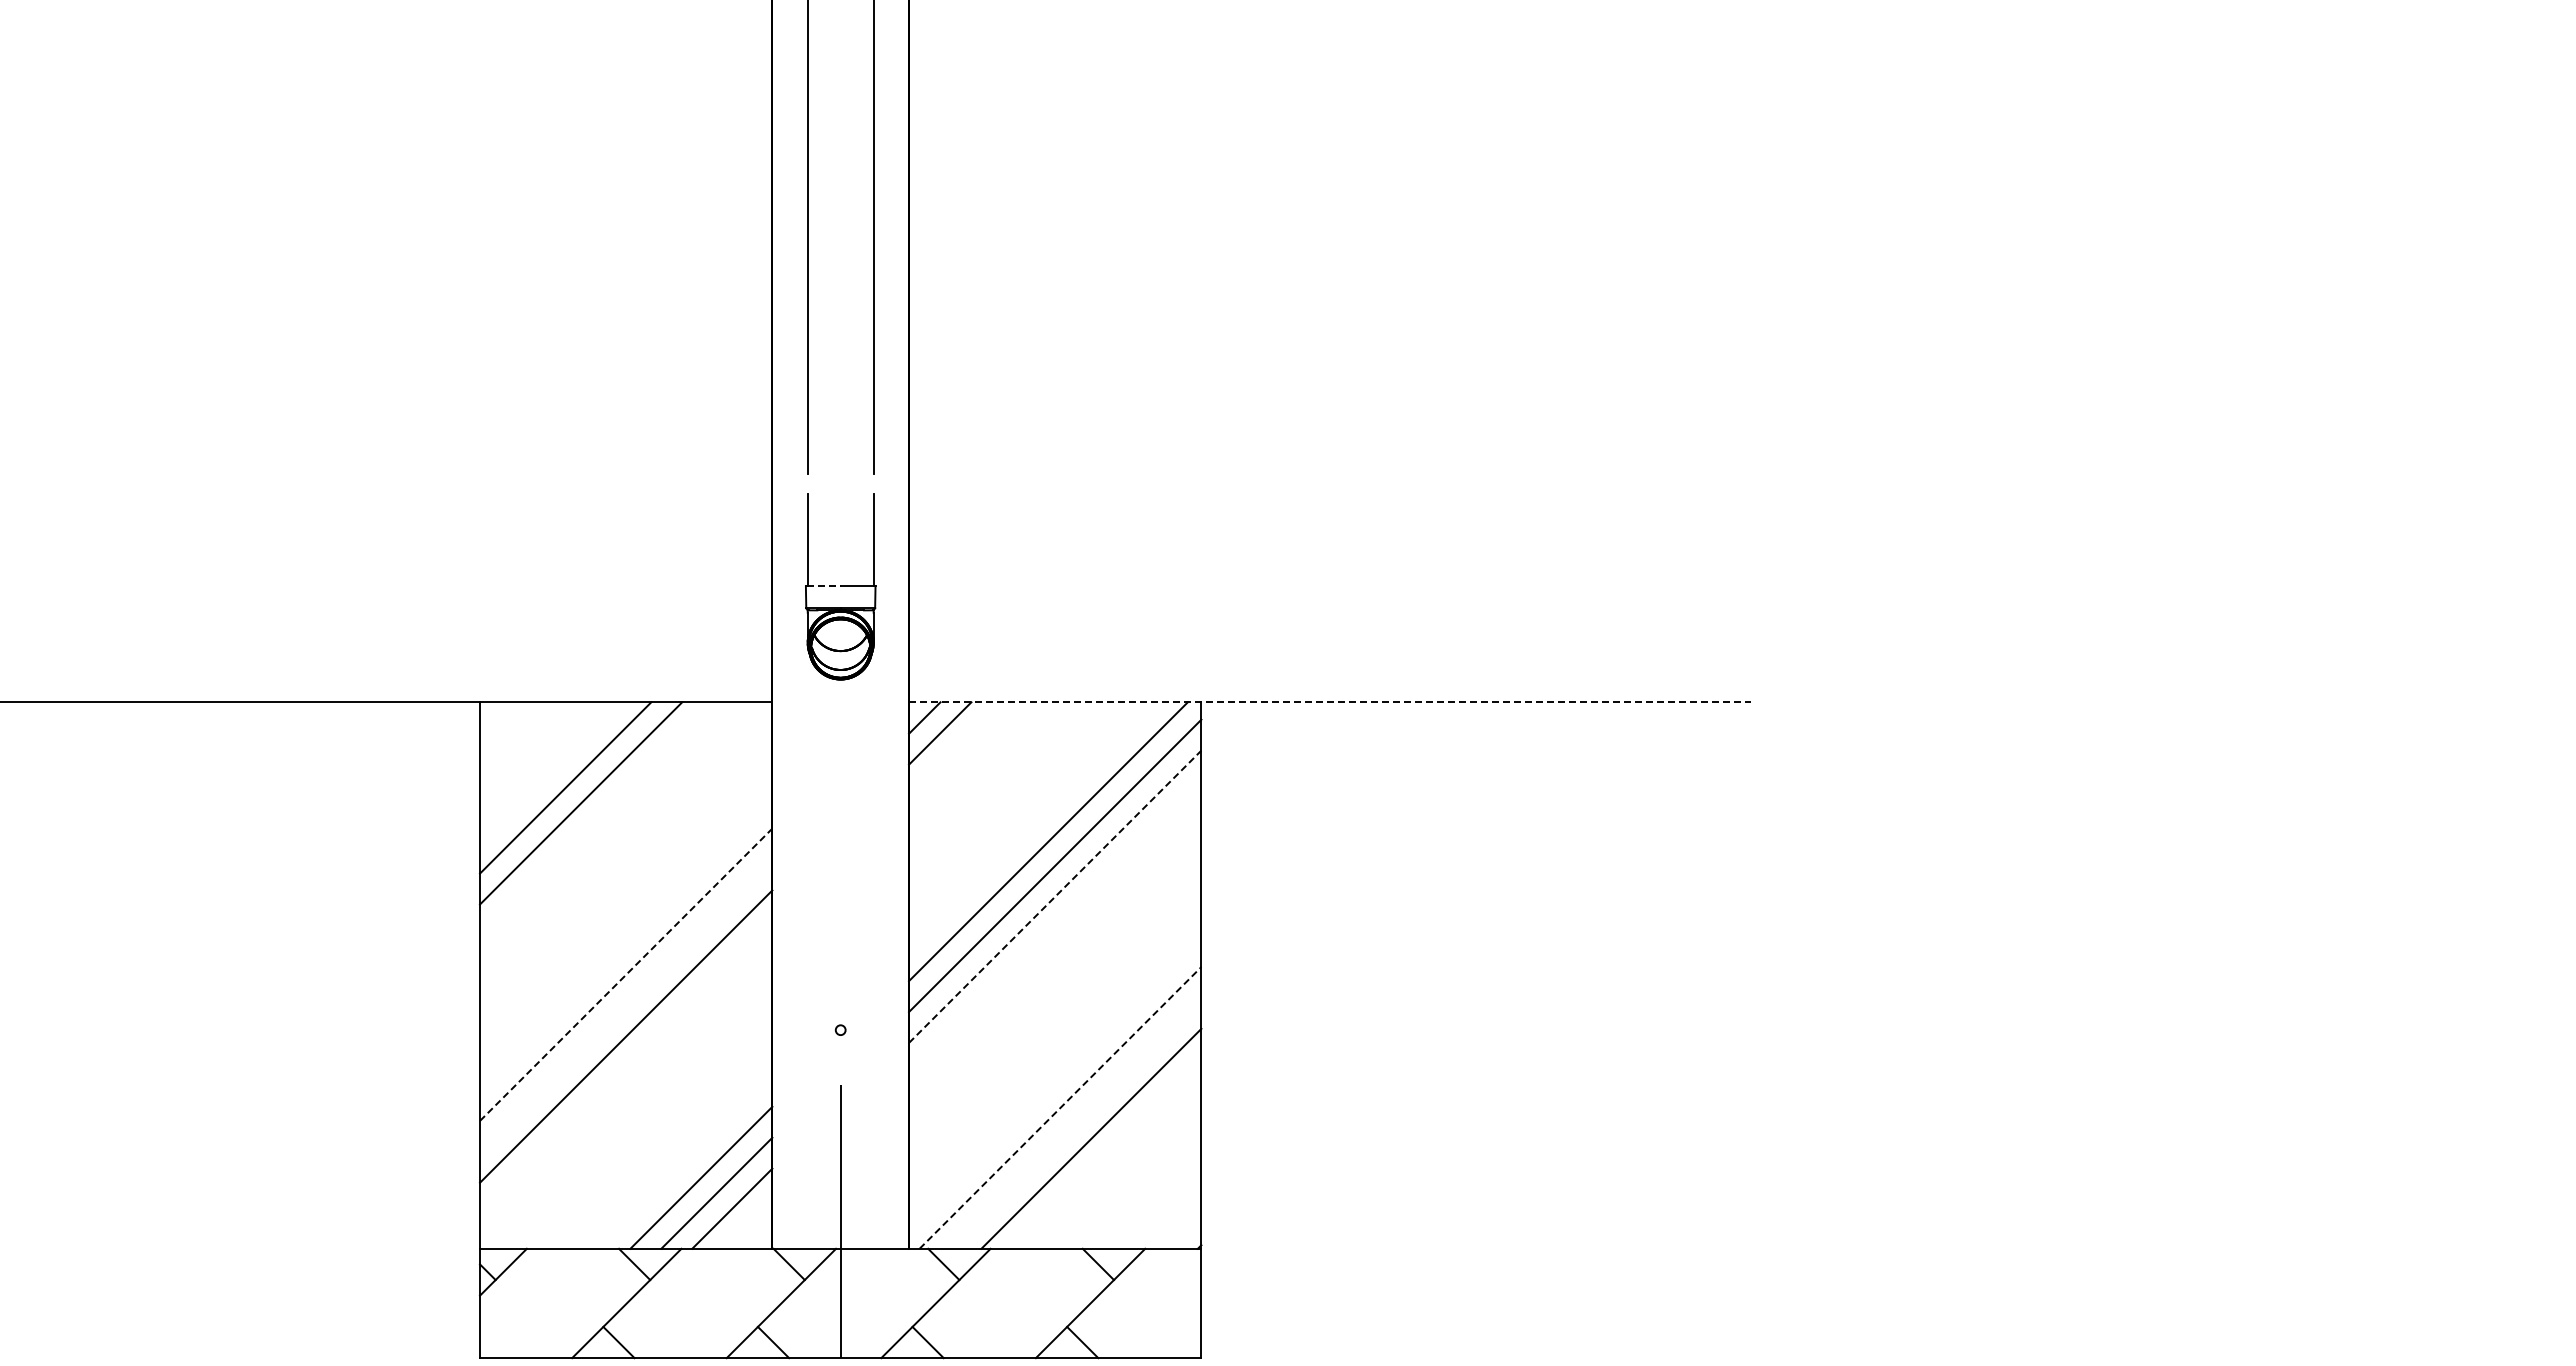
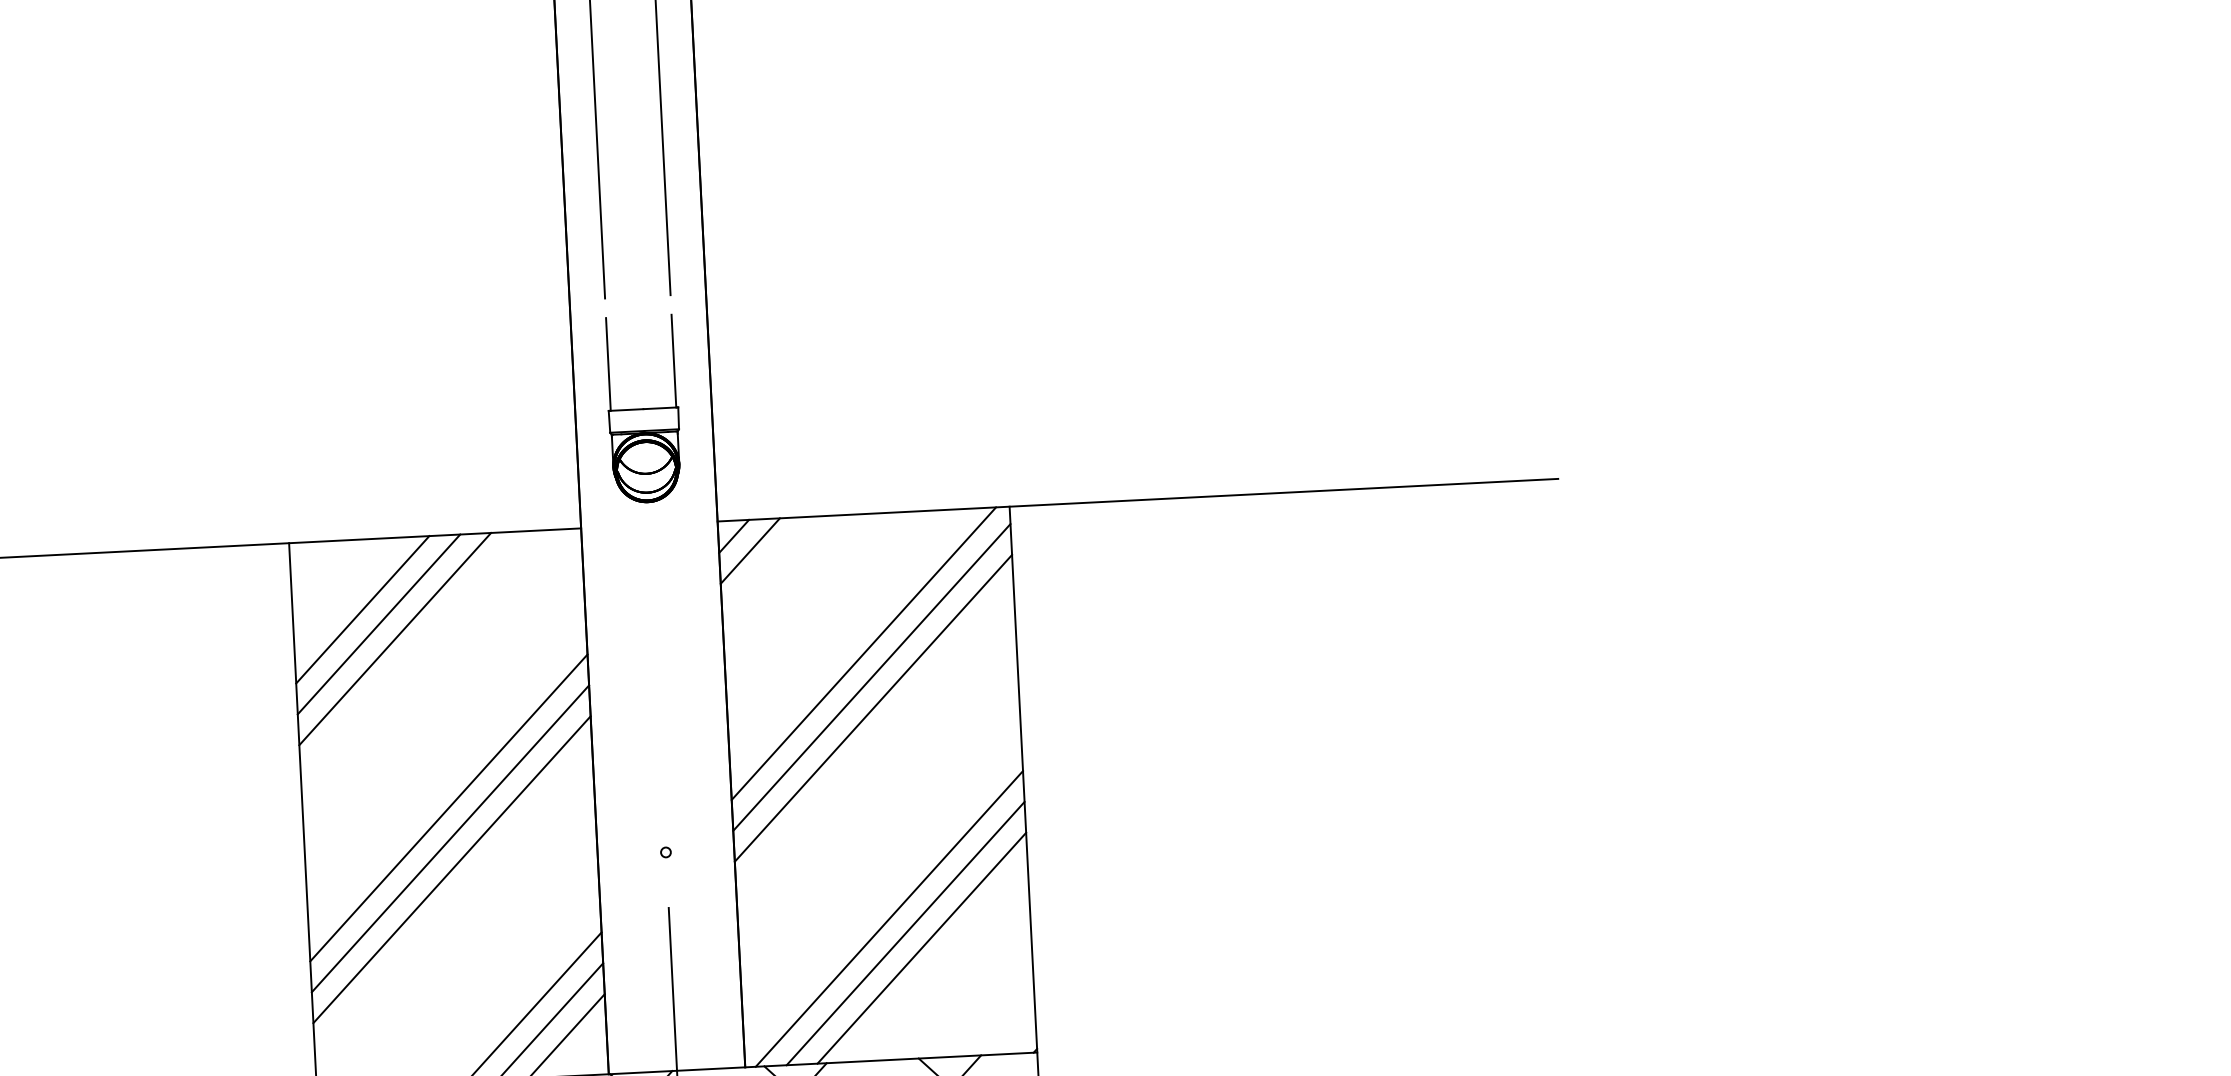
line: (823, 586) -> (626, 410), dashed -> solid
line: (1329, 702) -> (1137, 500), dashed -> solid
line: (550, 772) -> (363, 609), added
line: (1055, 896) -> (873, 708), dashed -> solid
line: (626, 974) -> (449, 807), dashed -> solid
line: (626, 1005) -> (450, 838), added
line: (1060, 1107) -> (889, 918), dashed -> solid
line: (1075, 1122) -> (905, 932), added

